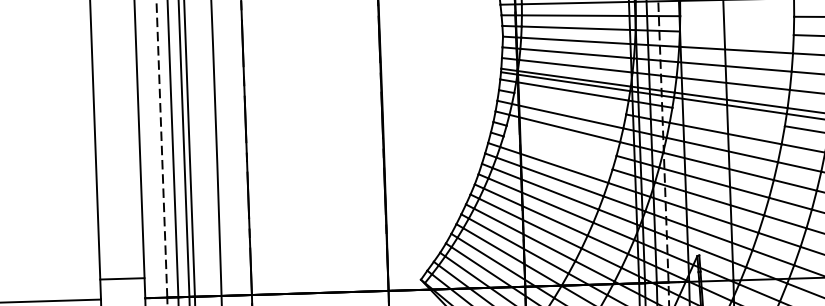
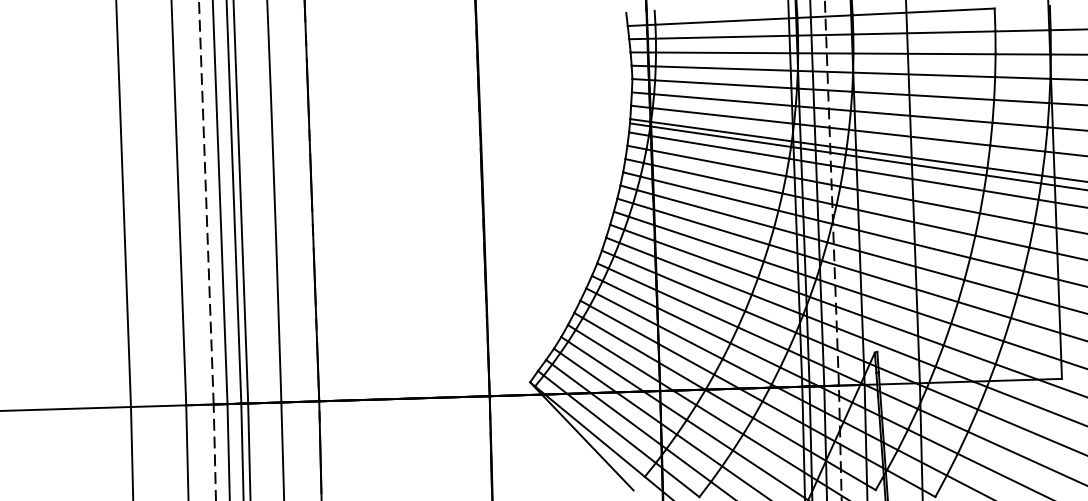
line: (737, 16) -> (924, 53), added
line: (737, 33) -> (924, 74), added
line: (570, 103) -> (716, 162), added
line: (728, 116) -> (913, 178), added
line: (561, 140) -> (705, 208), added
line: (558, 152) -> (701, 223), added
line: (122, 279) -> (158, 406), moved

